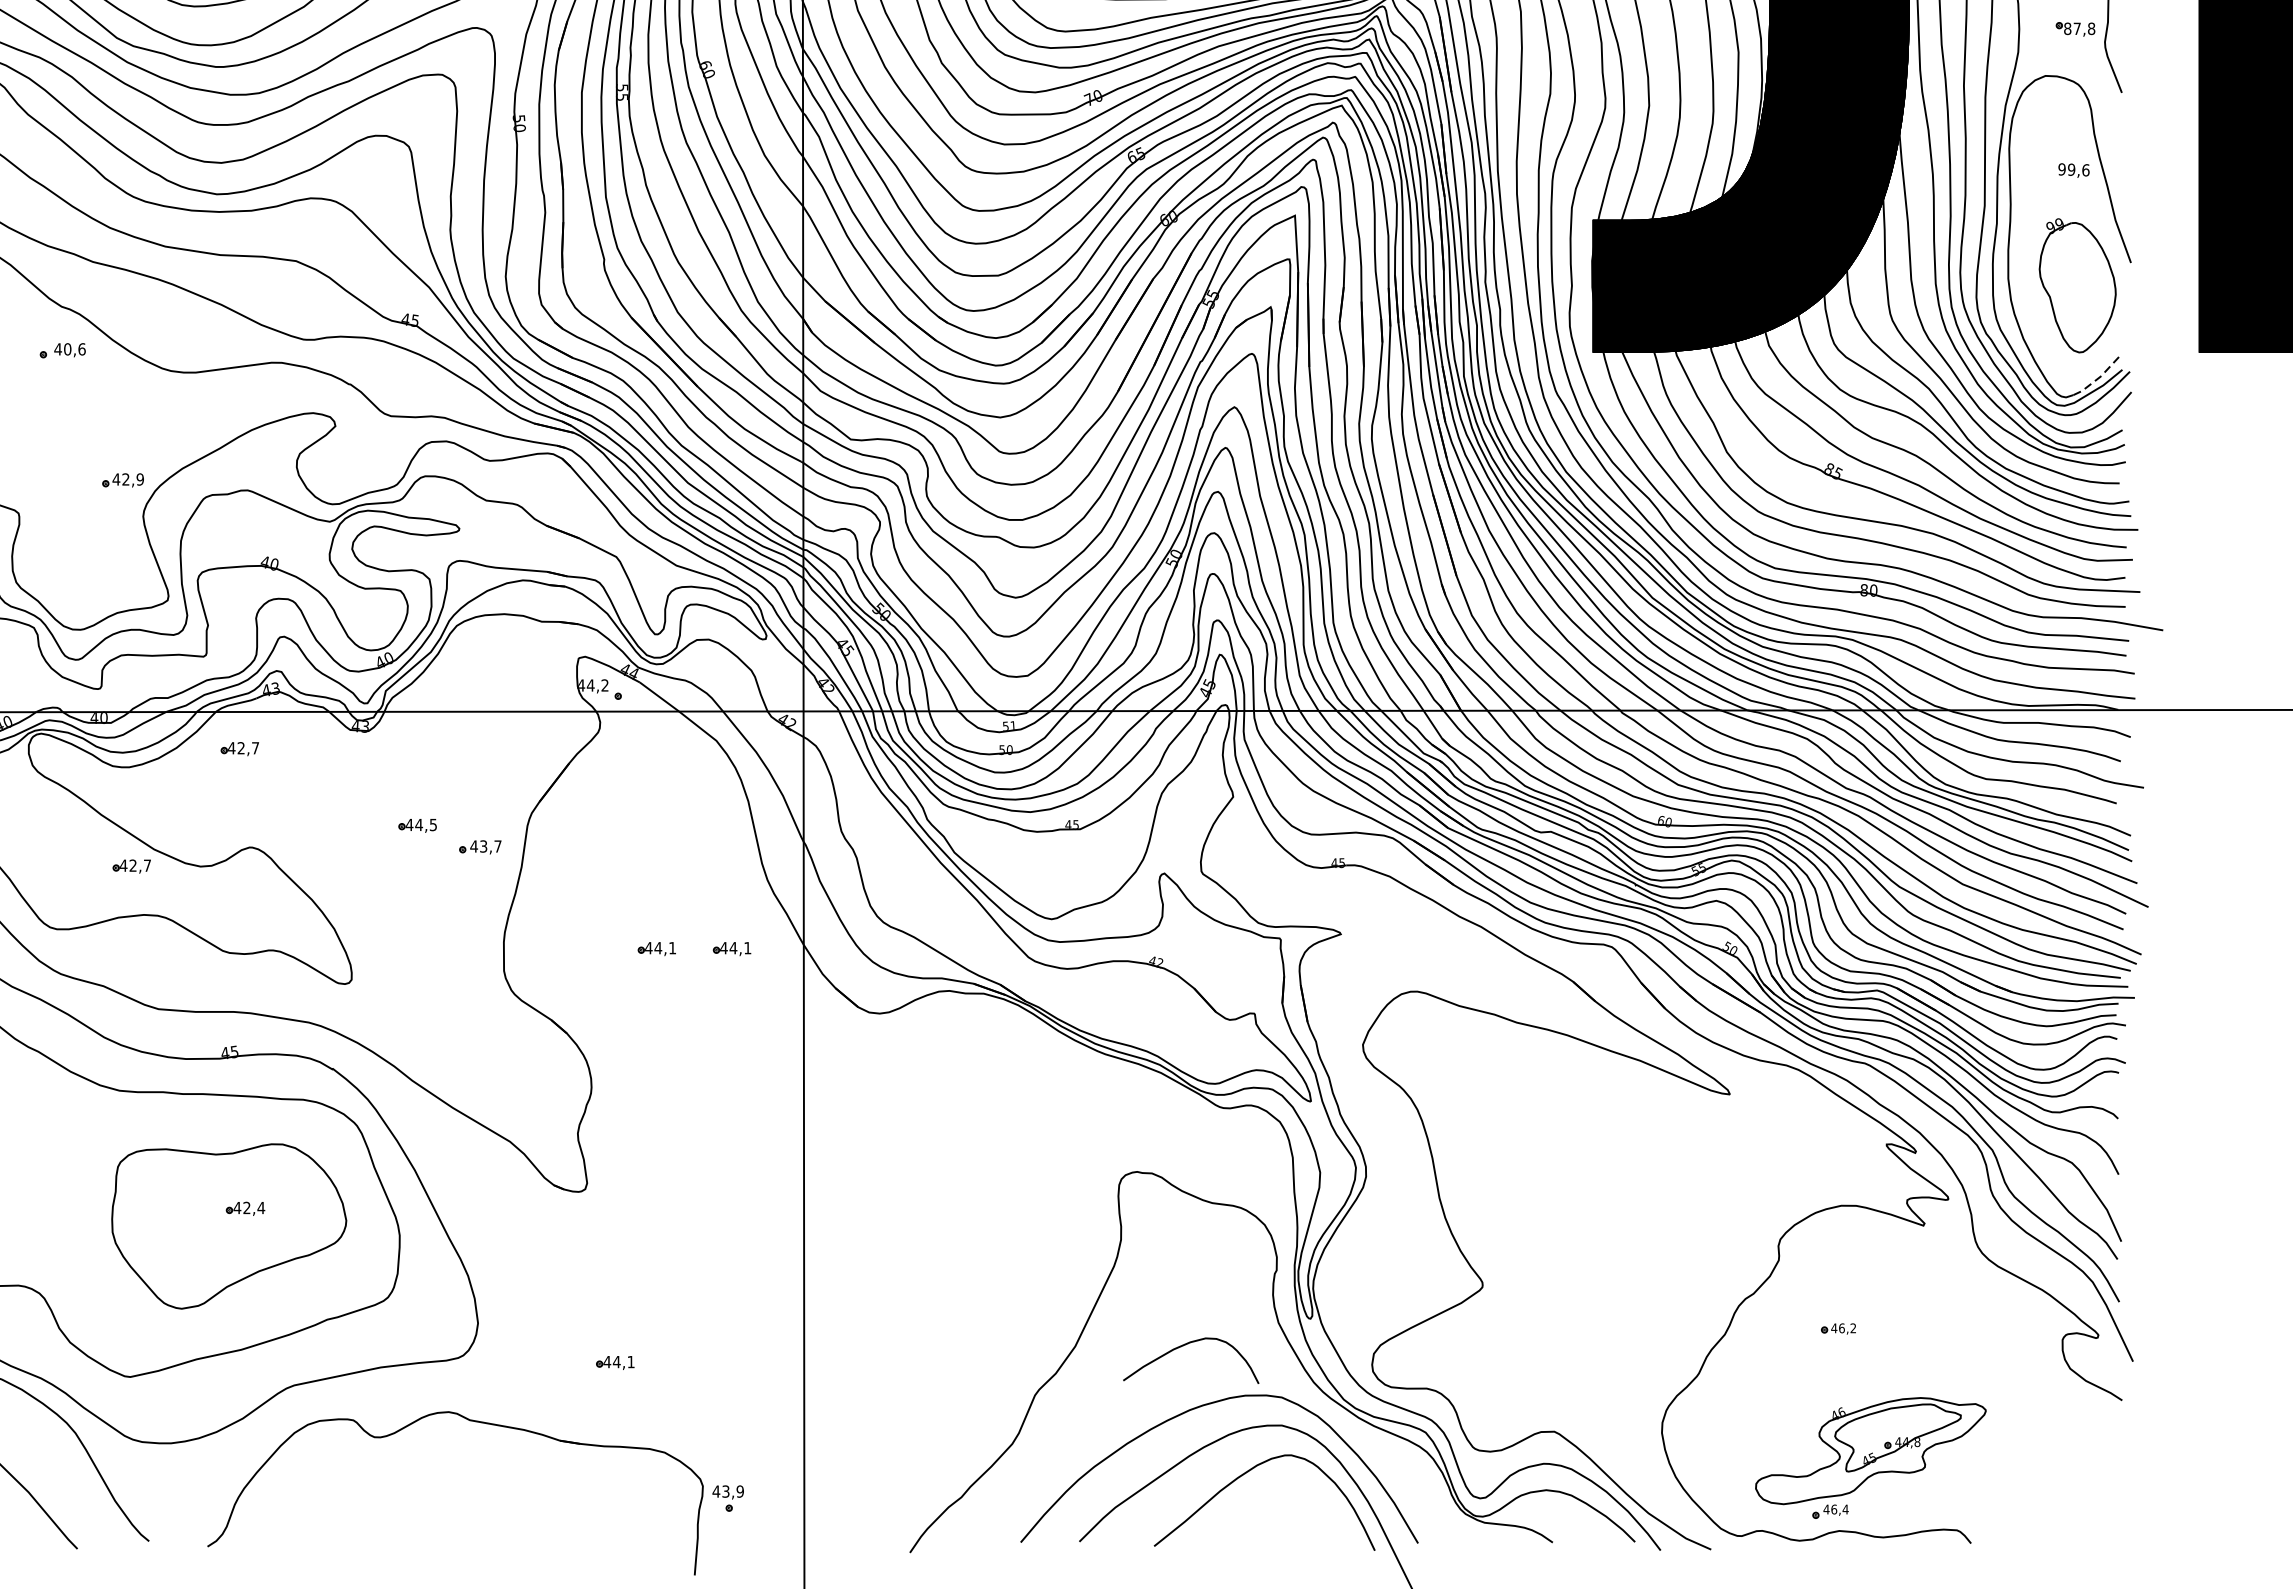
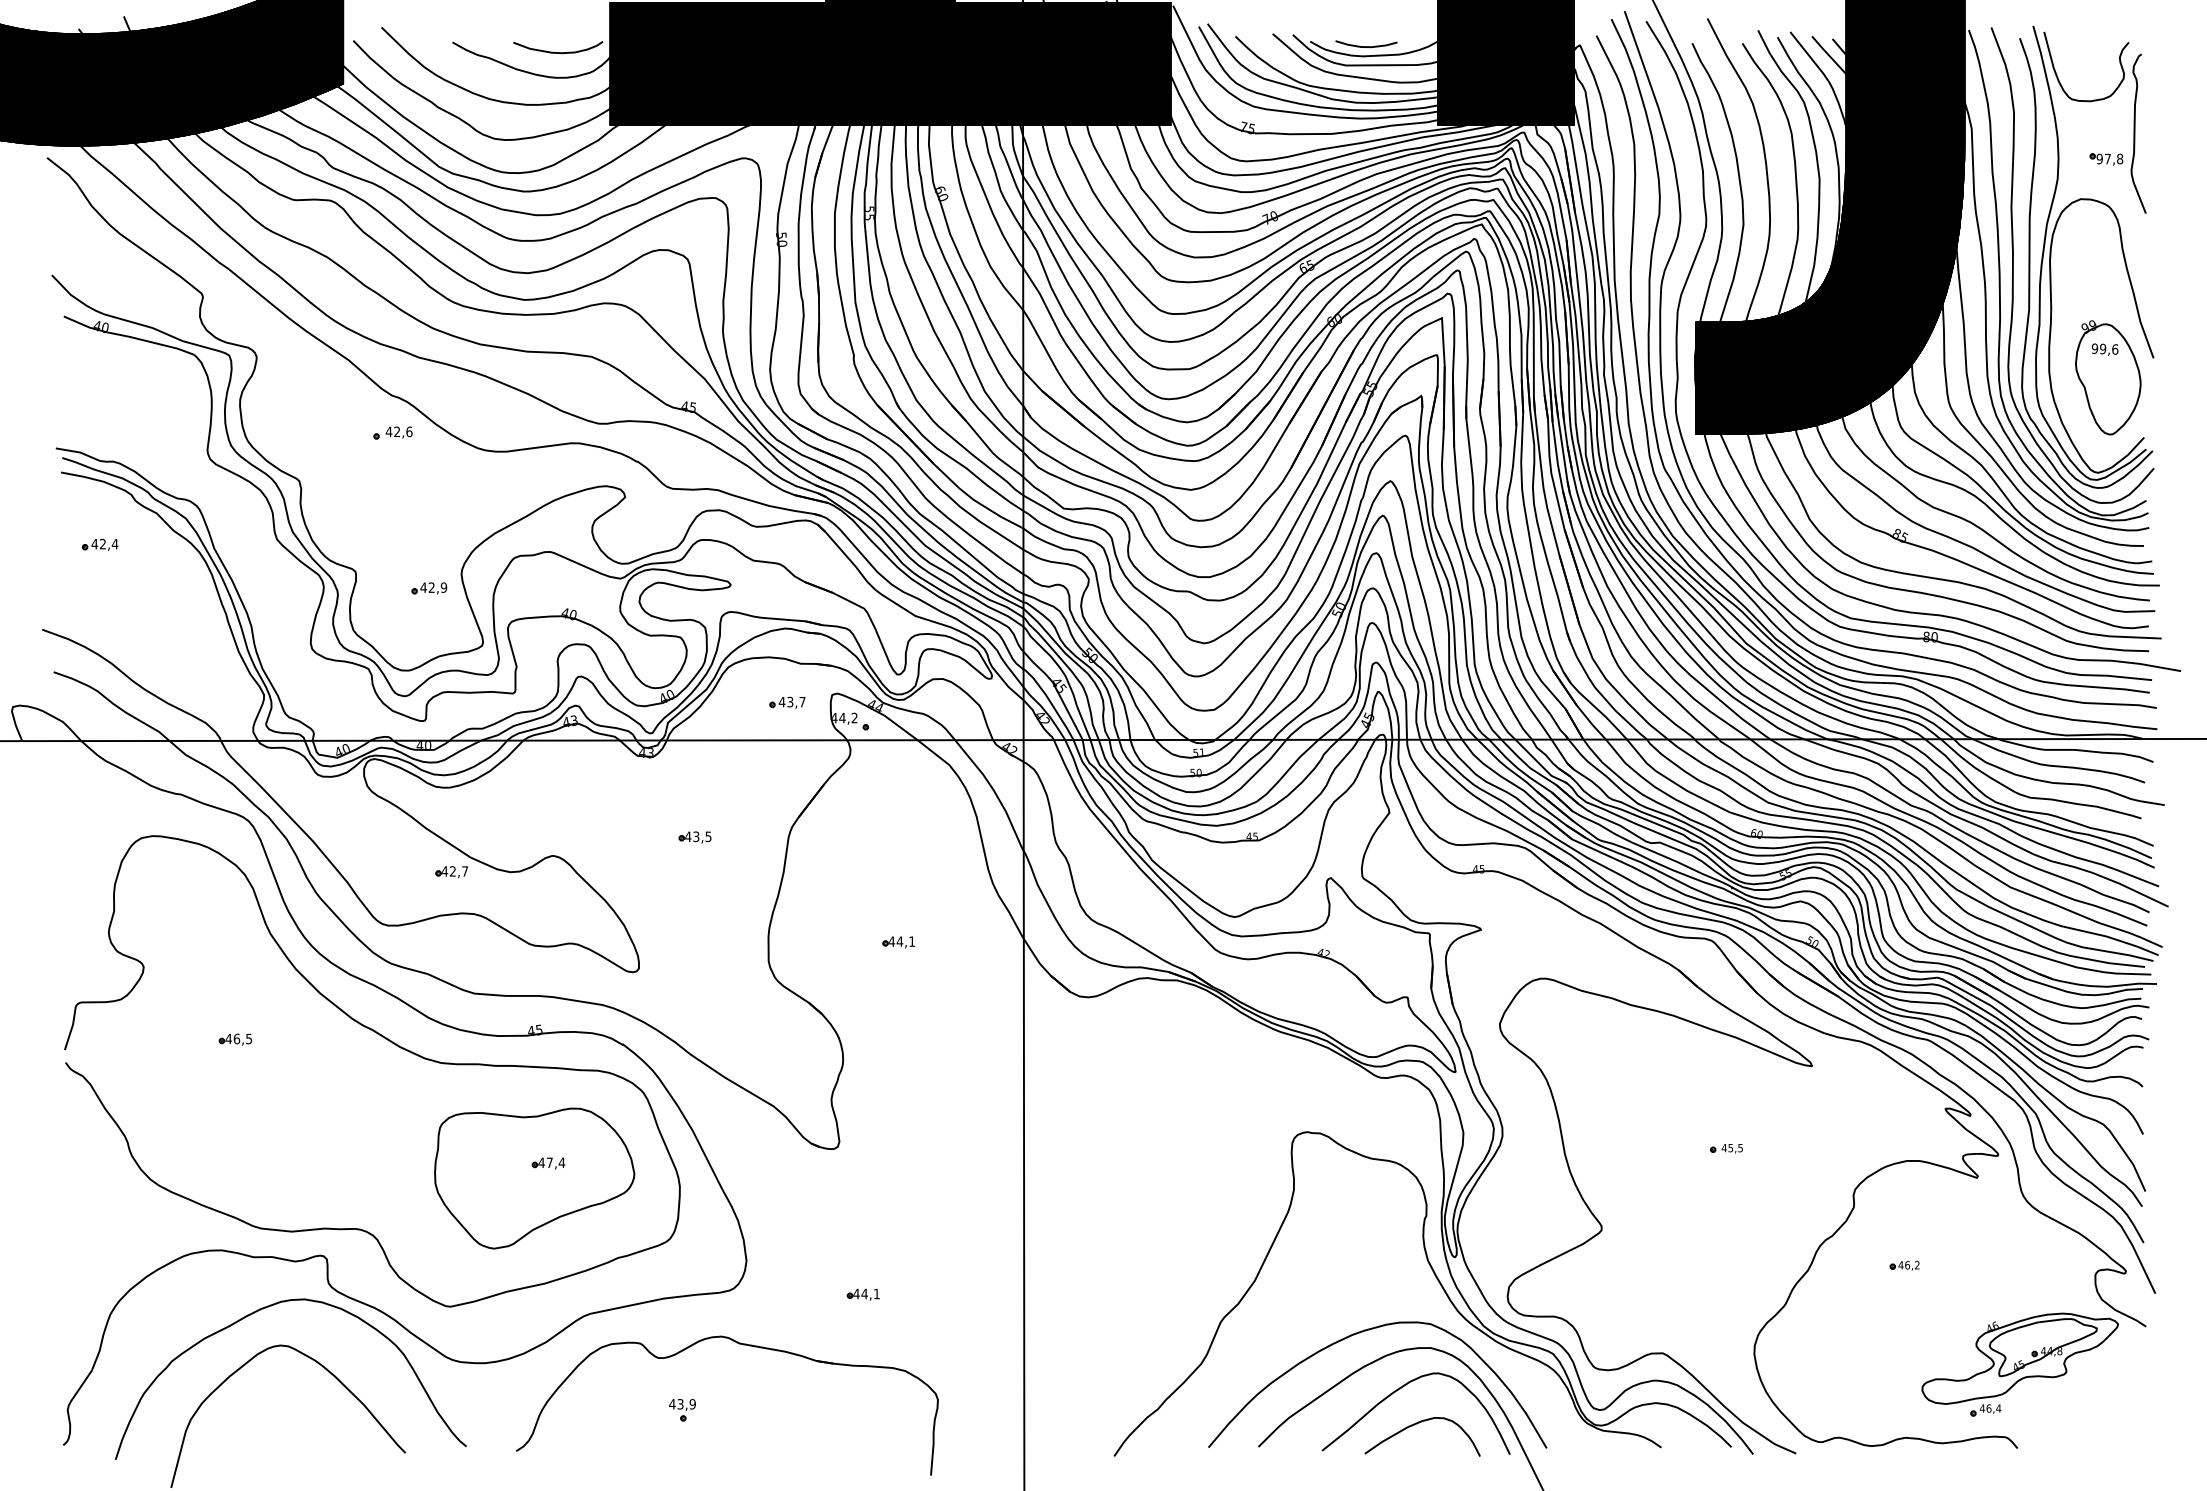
text: (2067, 29) -> (2099, 159), 87,8 -> 97,8
text: (2073, 170) -> (2104, 349), moved
text: (68, 348) -> (397, 431), 40,6 -> 42,6
line: (2097, 378) -> (2125, 456), dashed -> solid
part: (123, 480) -> (429, 588), moved
part: (239, 749) -> (543, 772), removed
text: (419, 824) -> (696, 836), 44,5 -> 43,5
part: (480, 846) -> (787, 702), moved
part: (731, 949) -> (962, 942), removed
part: (1629, 1191) -> (1726, 1148), added
text: (246, 1207) -> (549, 1162), 42,4 -> 47,4
curve: (1185, 1346) -> (1417, 1424), moved
part: (1870, 1457) -> (2019, 1364), moved
part: (728, 1498) -> (682, 1410), moved

